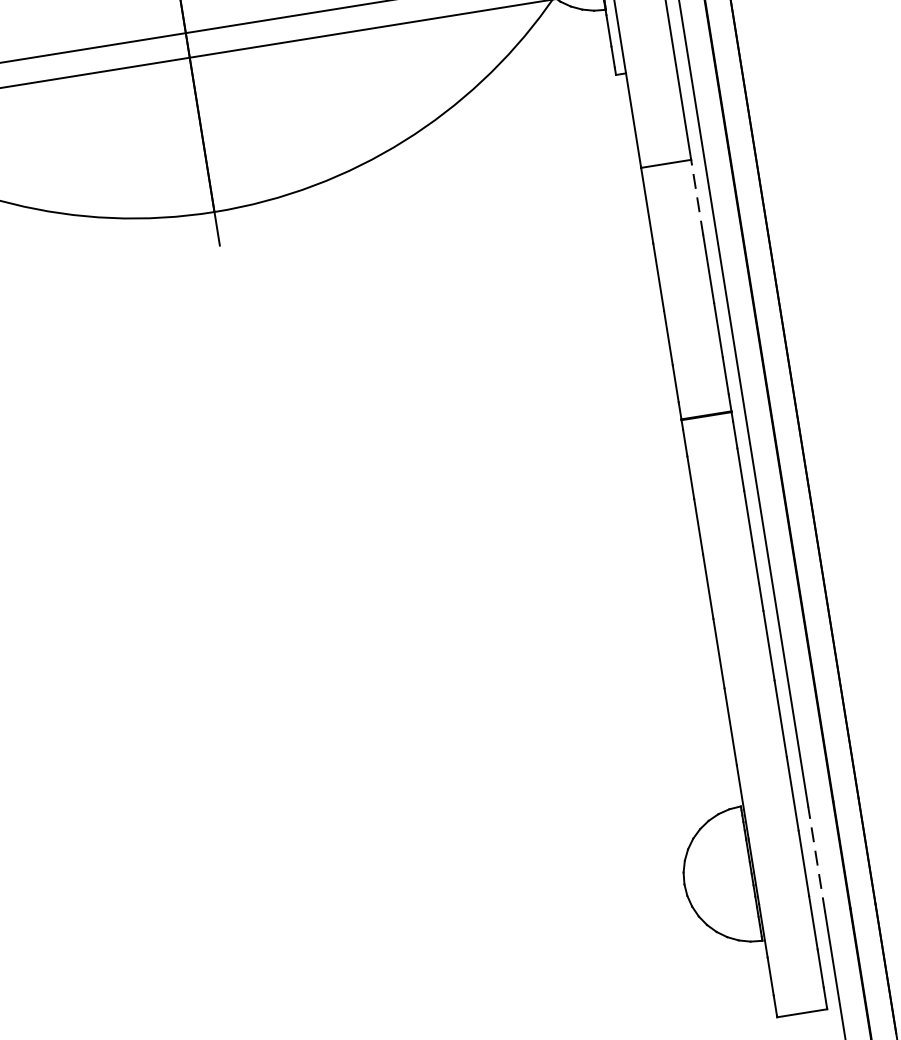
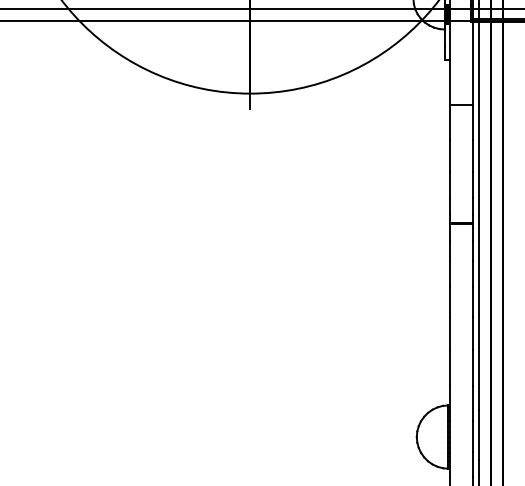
line: (697, 197) -> (473, 122), dashed -> solid
line: (816, 859) -> (479, 435), dashed -> solid

